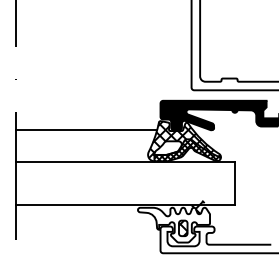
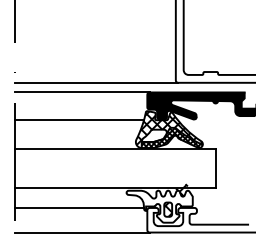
line: (105, 90) -> (96, 82), added
line: (89, 100) -> (82, 92), added
line: (86, 226) -> (79, 207), added
line: (89, 253) -> (82, 232), added

